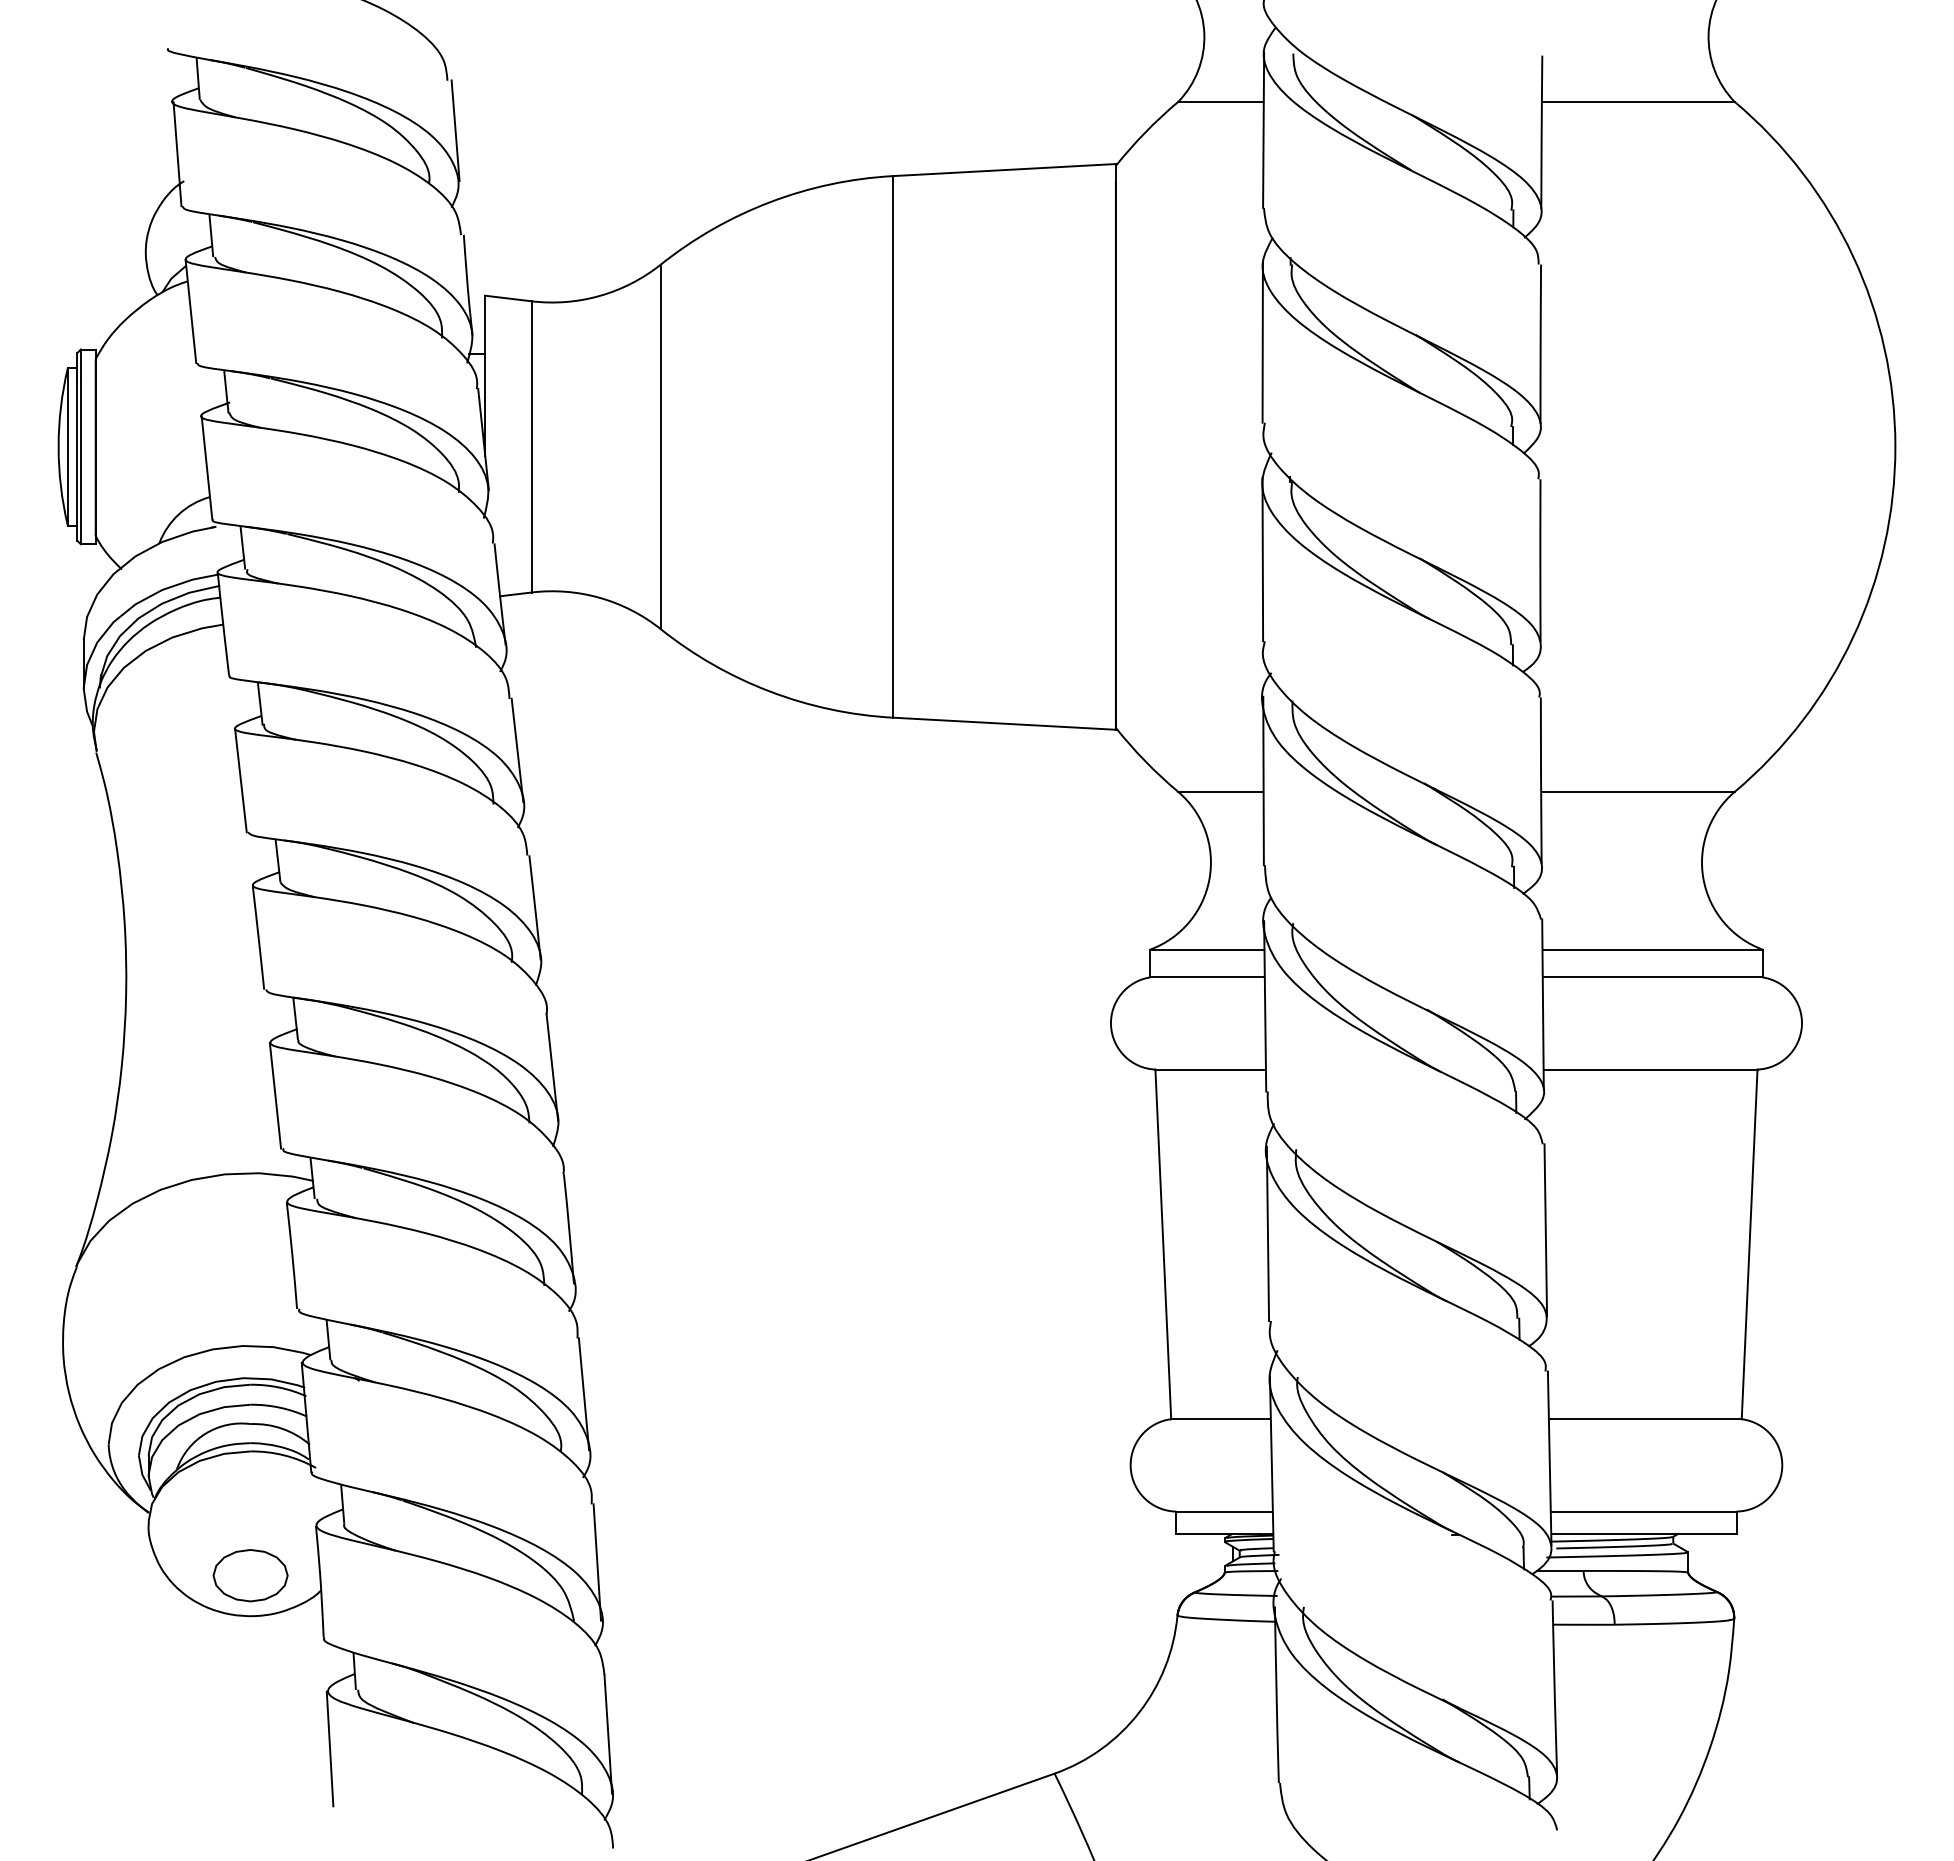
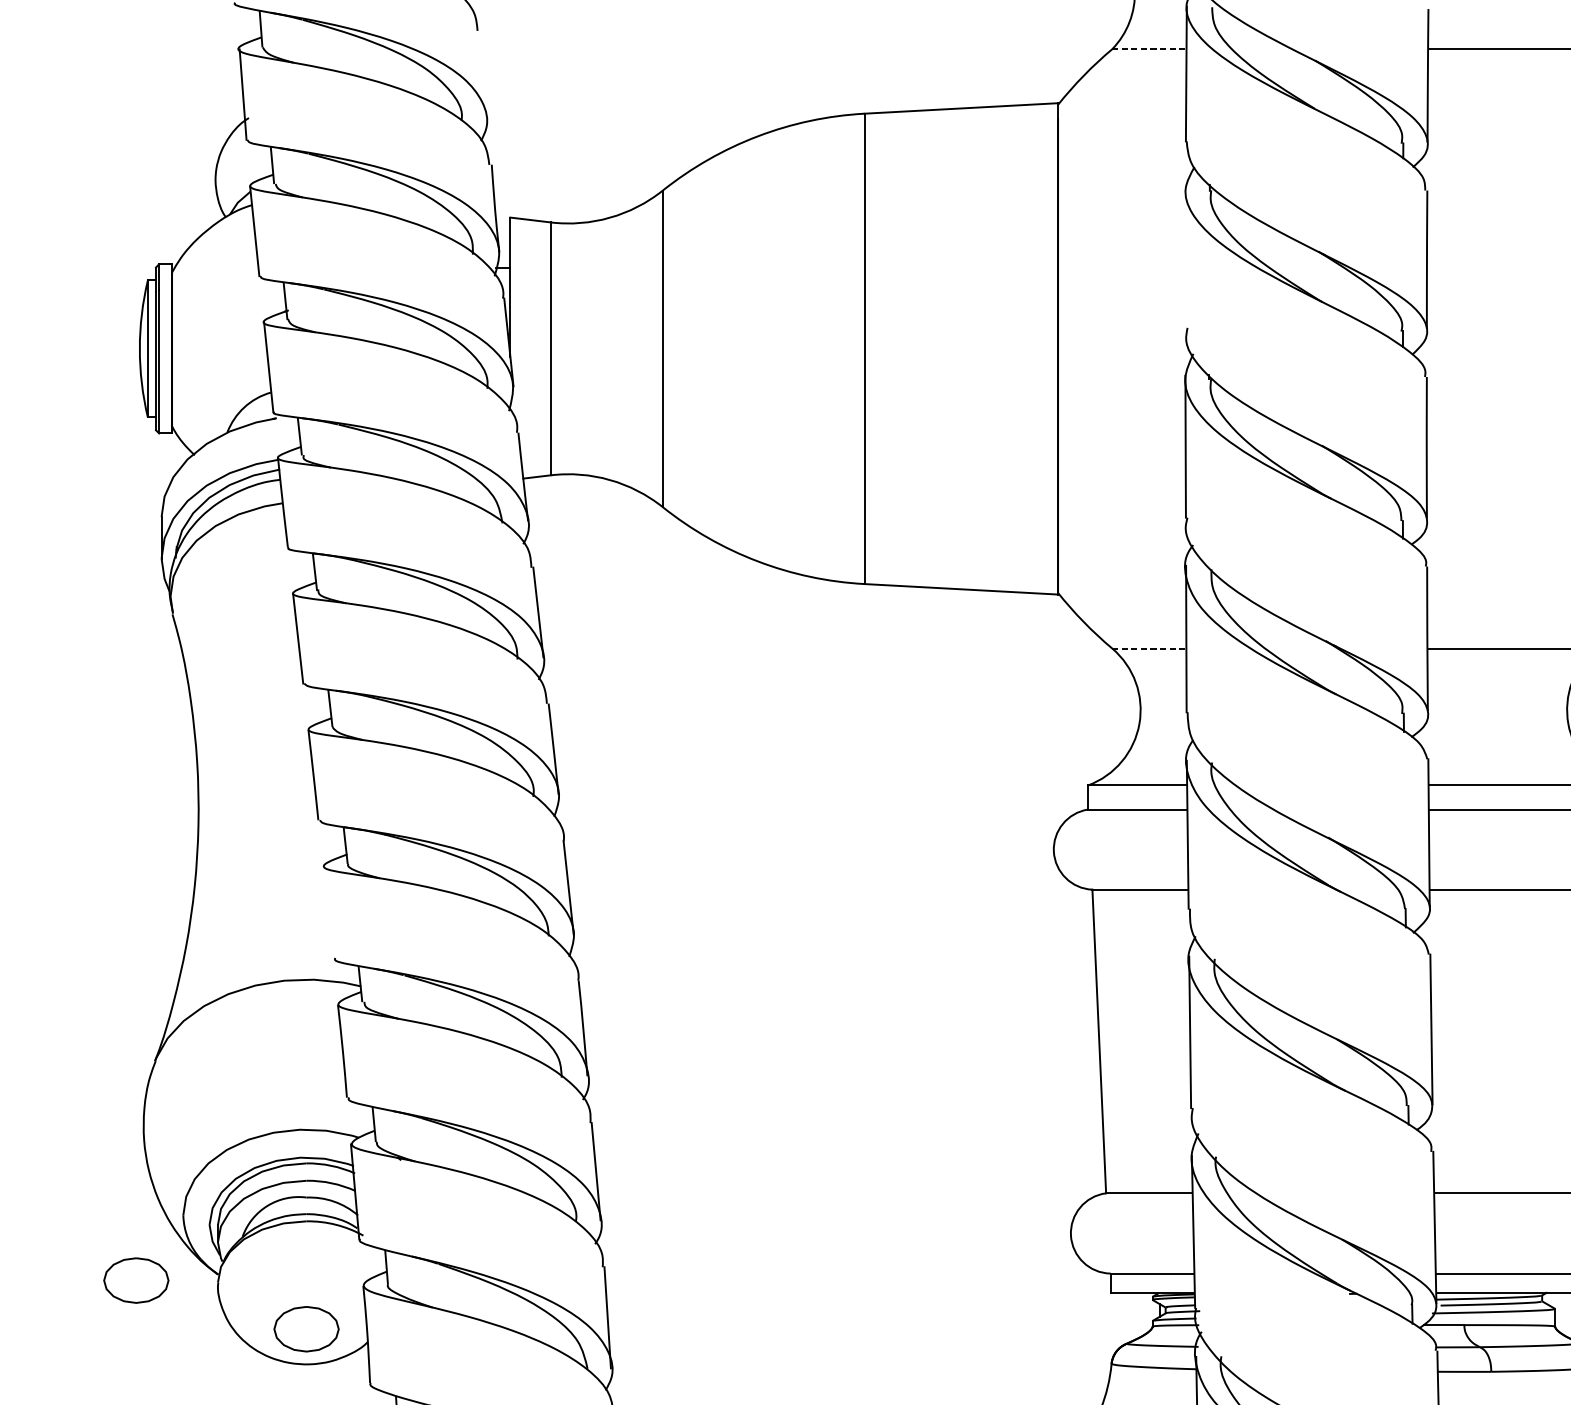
line: (1221, 101) -> (1149, 48), solid -> dashed
line: (455, 130) -> (484, 74), removed
line: (1262, 342) -> (1185, 258), removed
line: (1220, 791) -> (1148, 648), solid -> dashed
line: (275, 1095) -> (328, 912), removed
part: (54, 1519) -> (136, 1280), added

